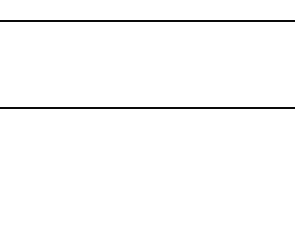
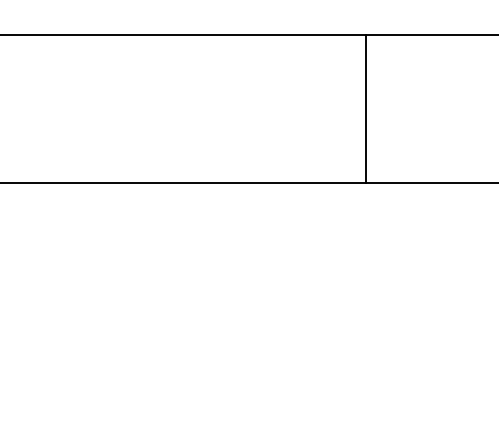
line: (216, 64) -> (366, 109), added

